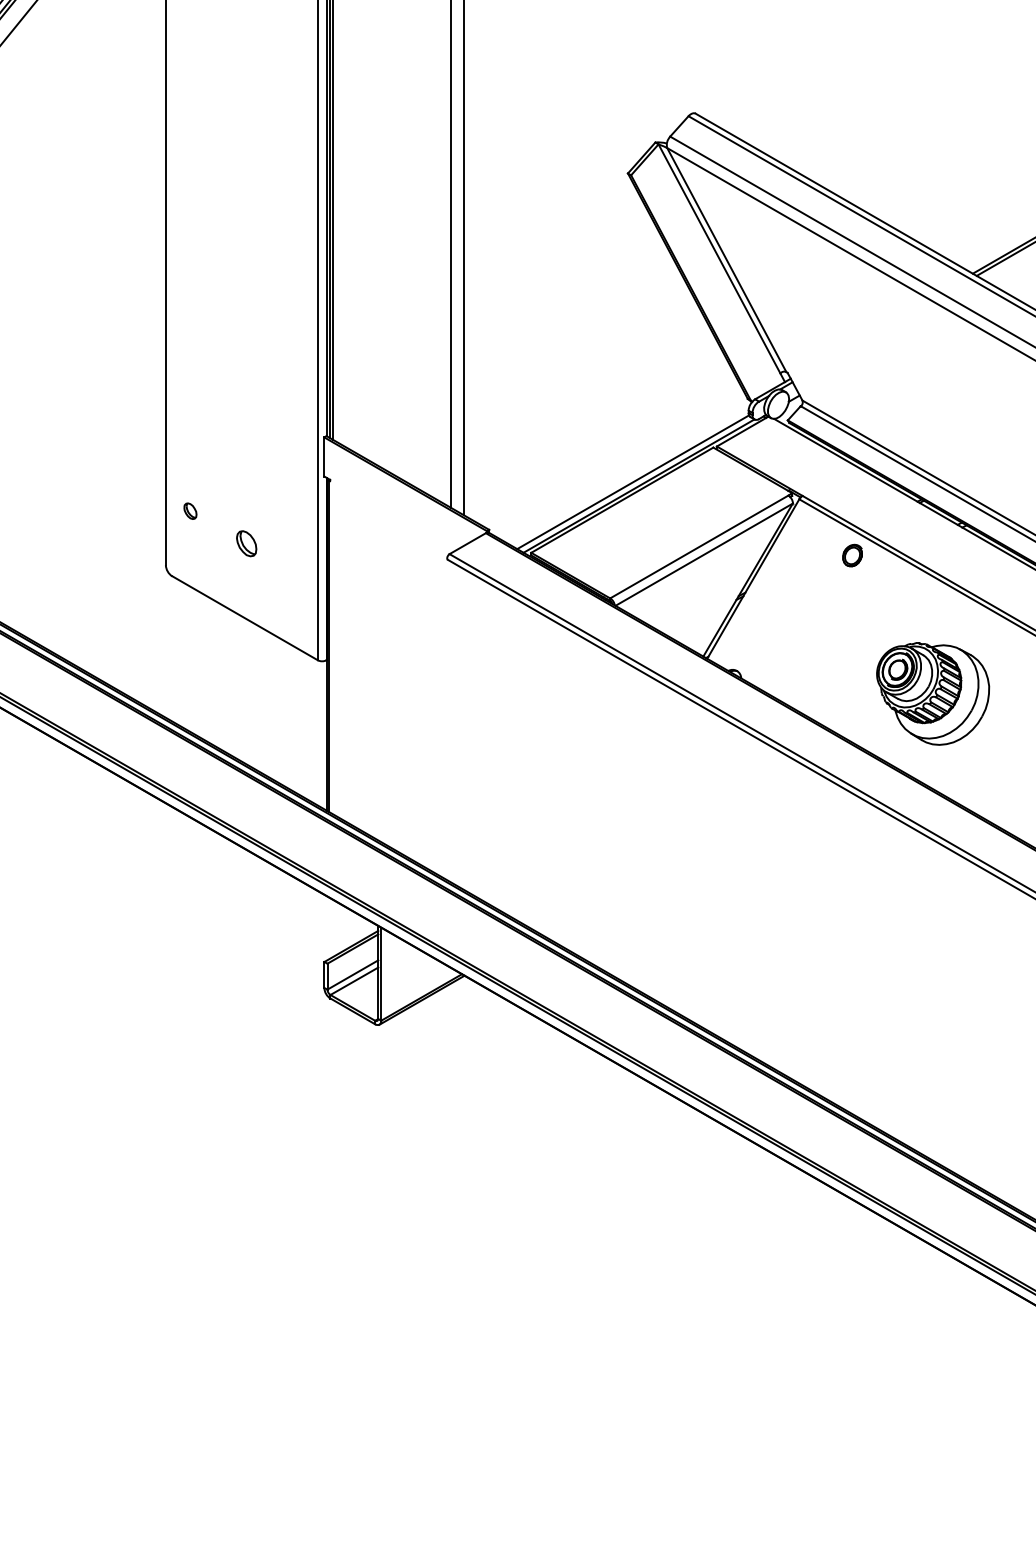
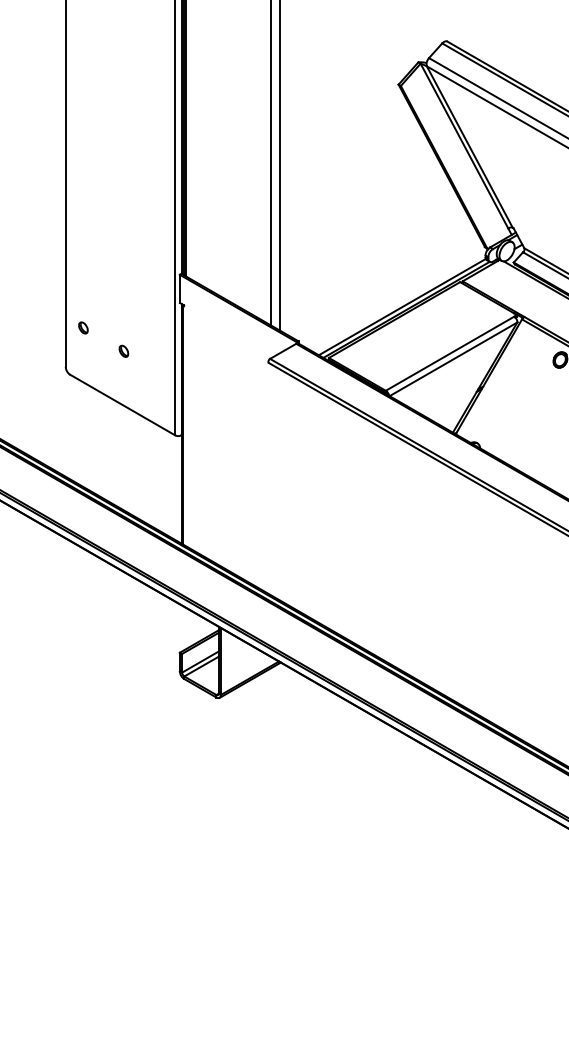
part: (246, 543) -> (123, 351), size x0.62

